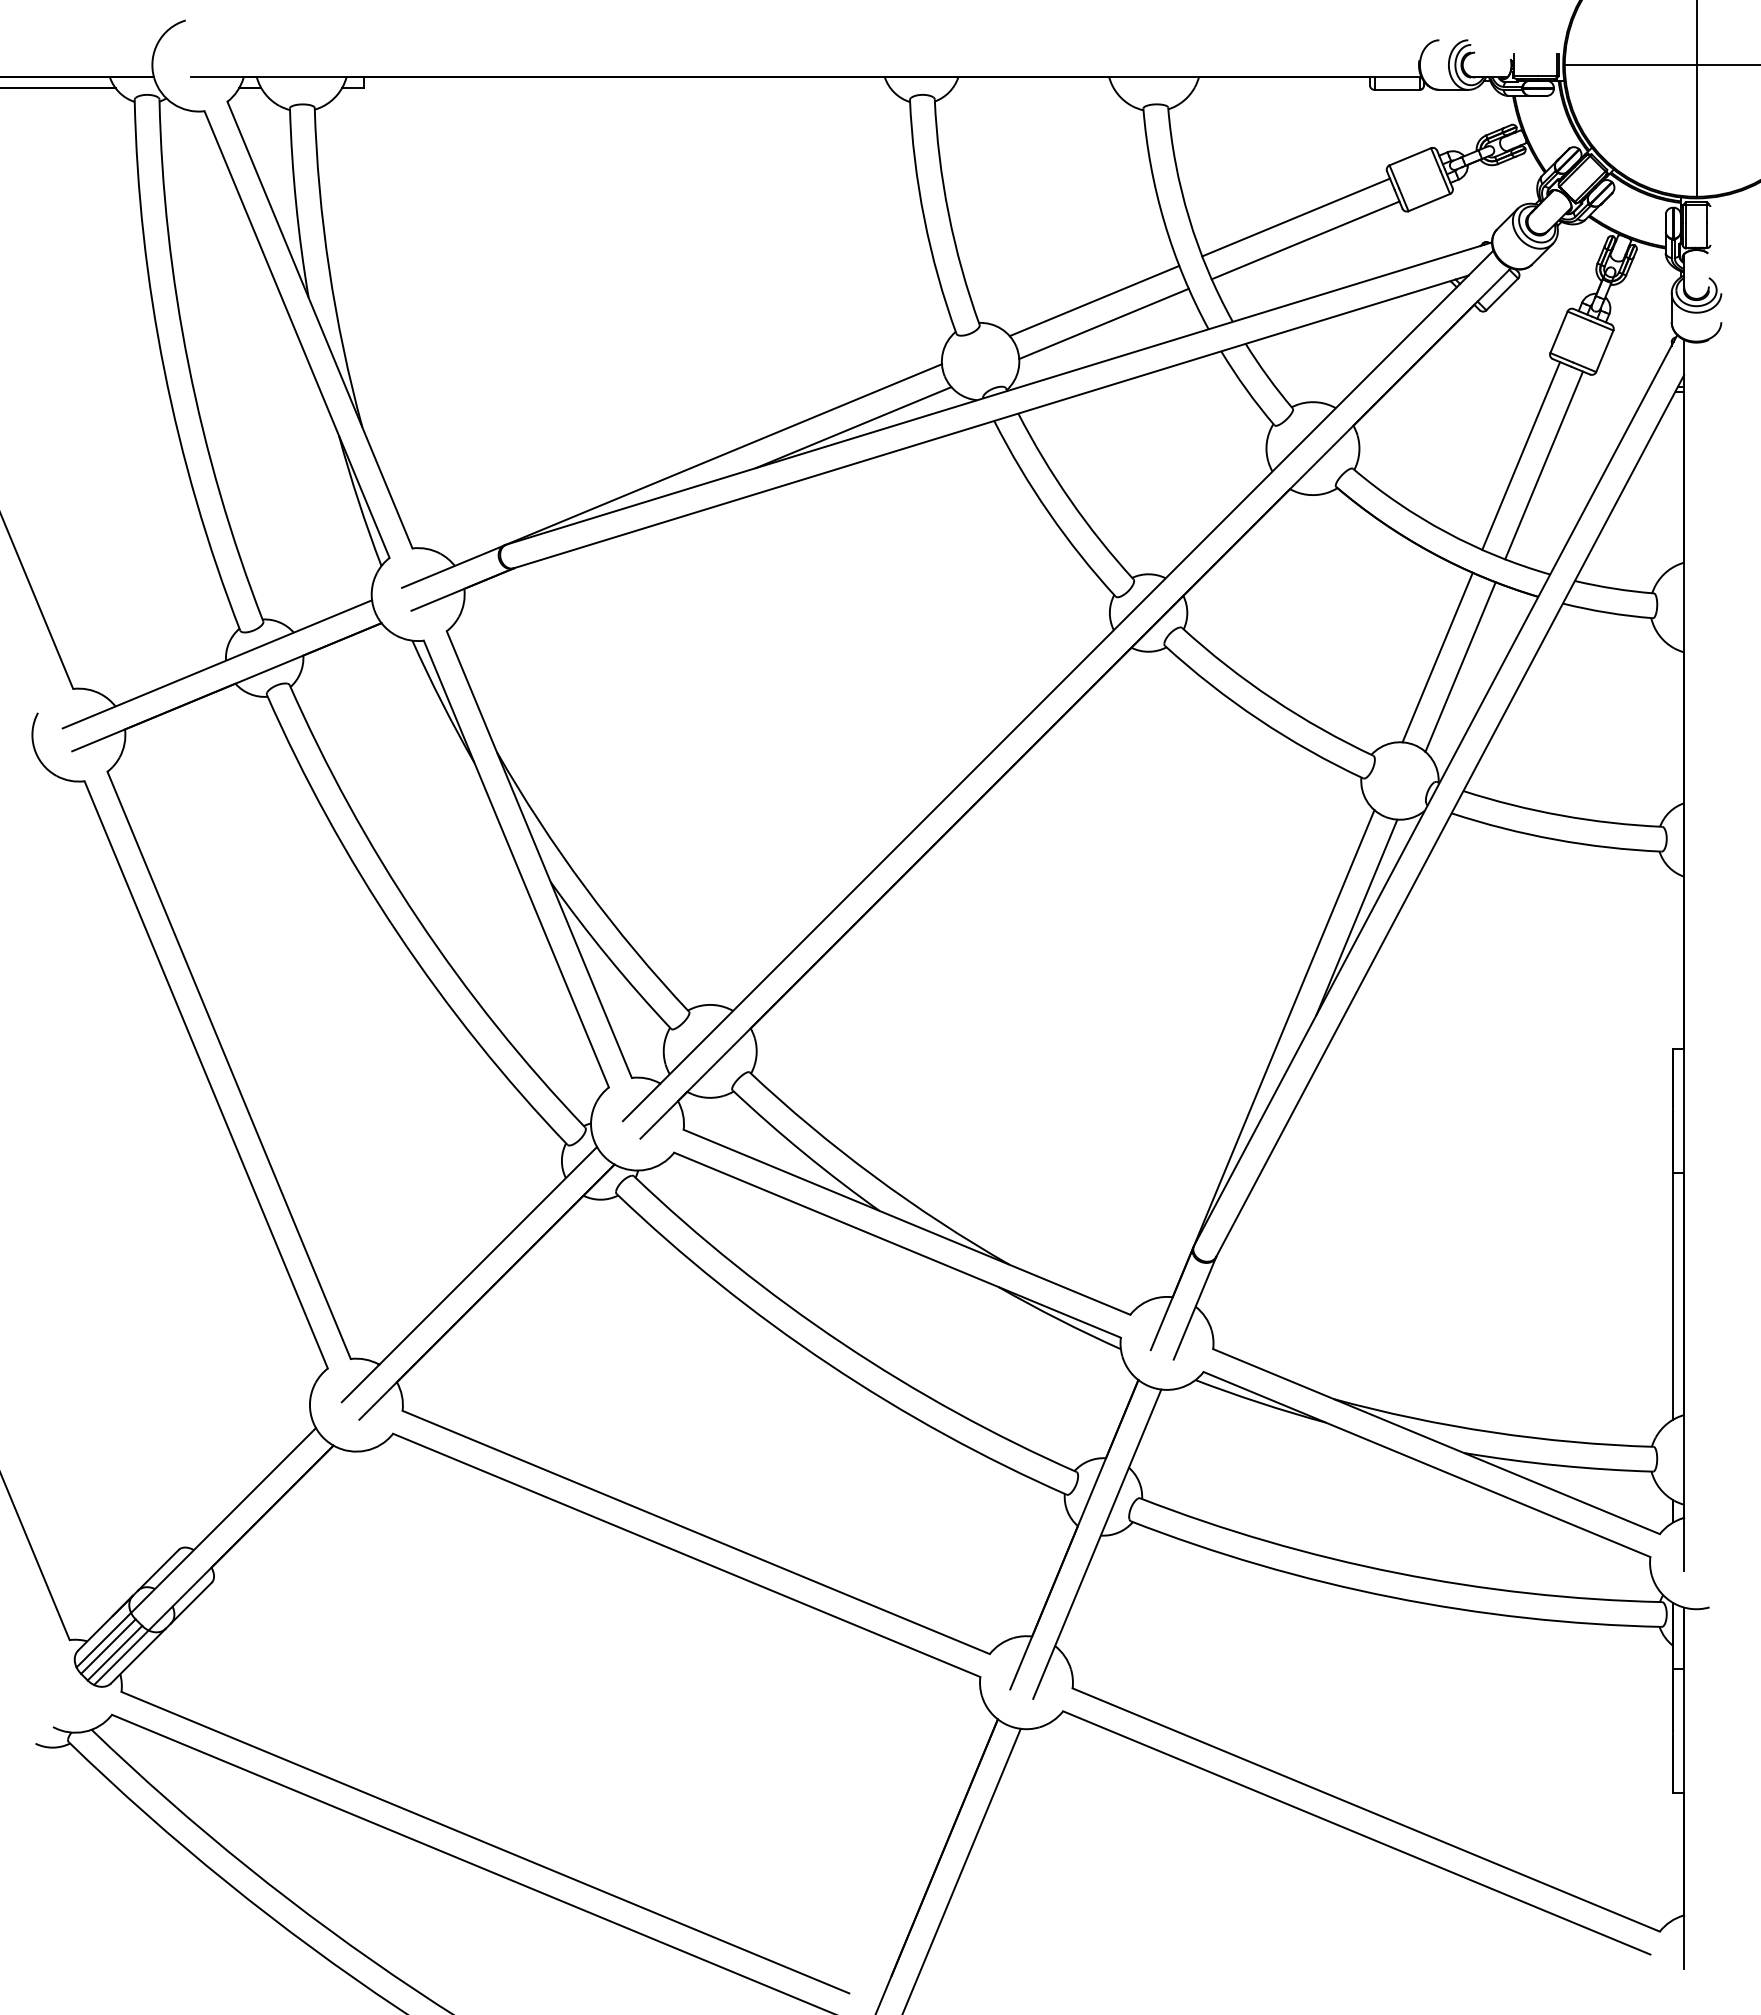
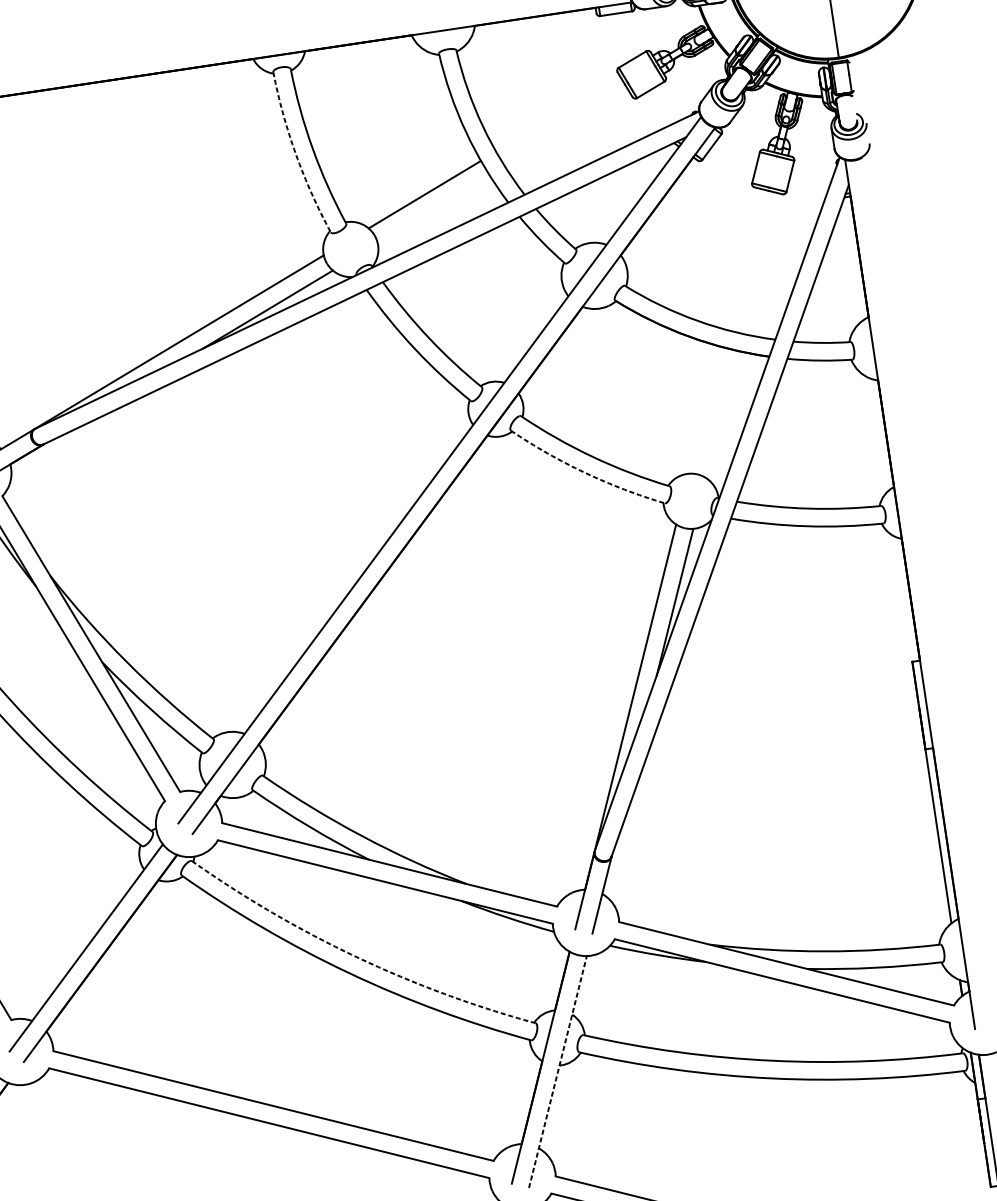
line: (1296, 217) -> (558, 114), removed
arc: (924, 218) -> (296, 154), solid -> dashed
line: (1305, 240) -> (567, 129), removed
line: (1103, 323) -> (433, 209), removed
line: (1521, 455) -> (742, 258), removed
line: (1543, 465) -> (759, 263), removed
line: (1437, 657) -> (704, 410), removed
line: (1460, 666) -> (721, 414), removed
arc: (1259, 719) -> (585, 472), solid -> dashed
arc: (842, 1343) -> (356, 957), solid -> dashed
line: (1097, 1543) -> (558, 1071), solid -> dashed

